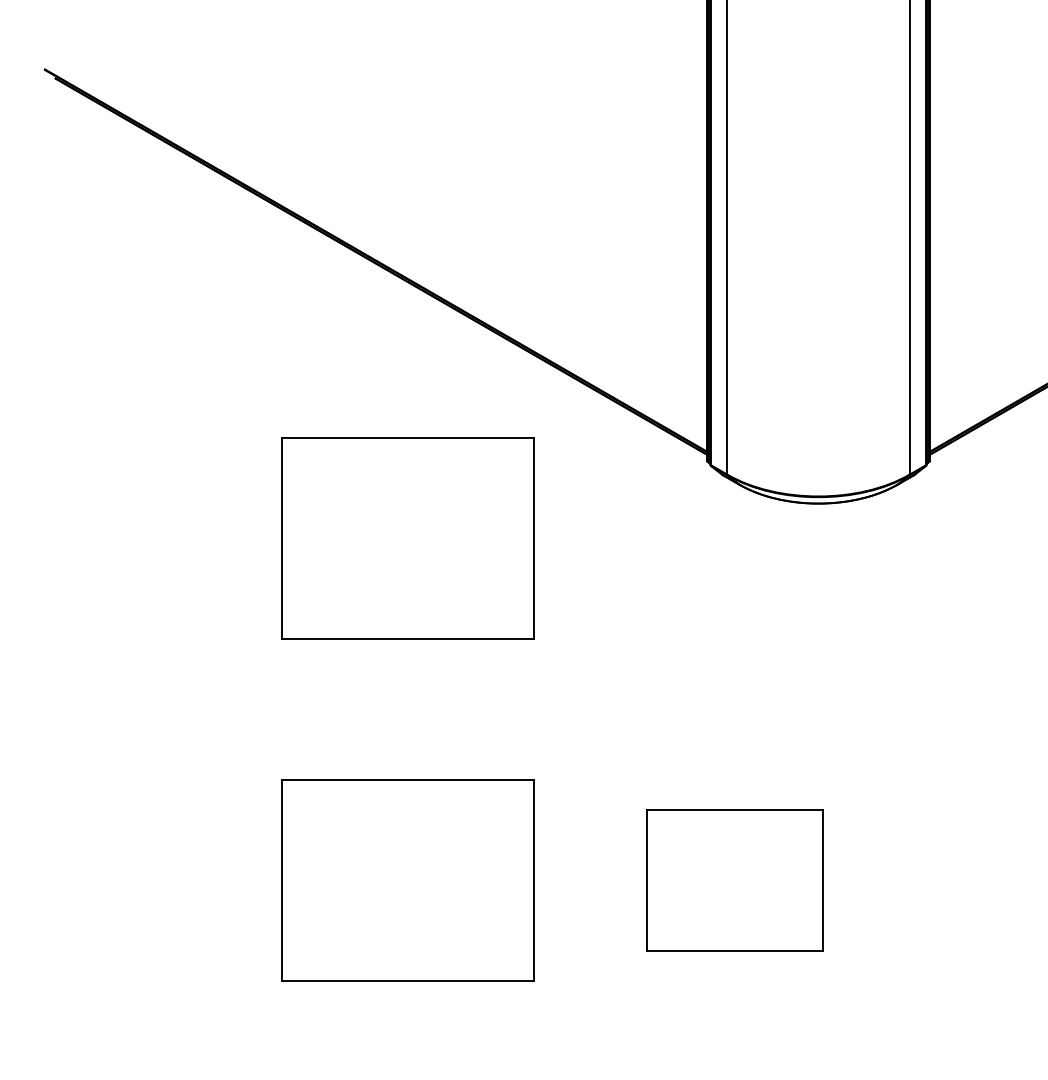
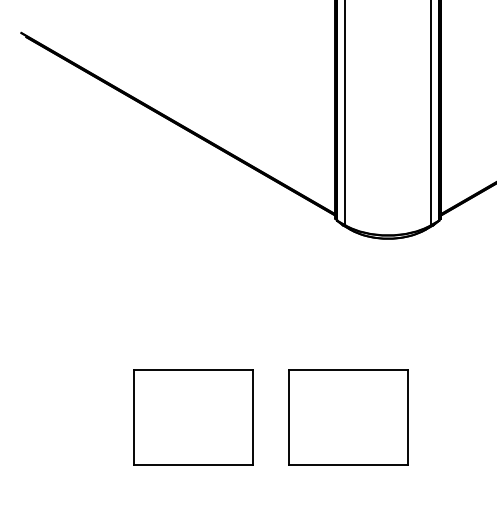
part: (407, 538) -> (193, 255), removed
part: (734, 880) -> (348, 417), size x1.43

